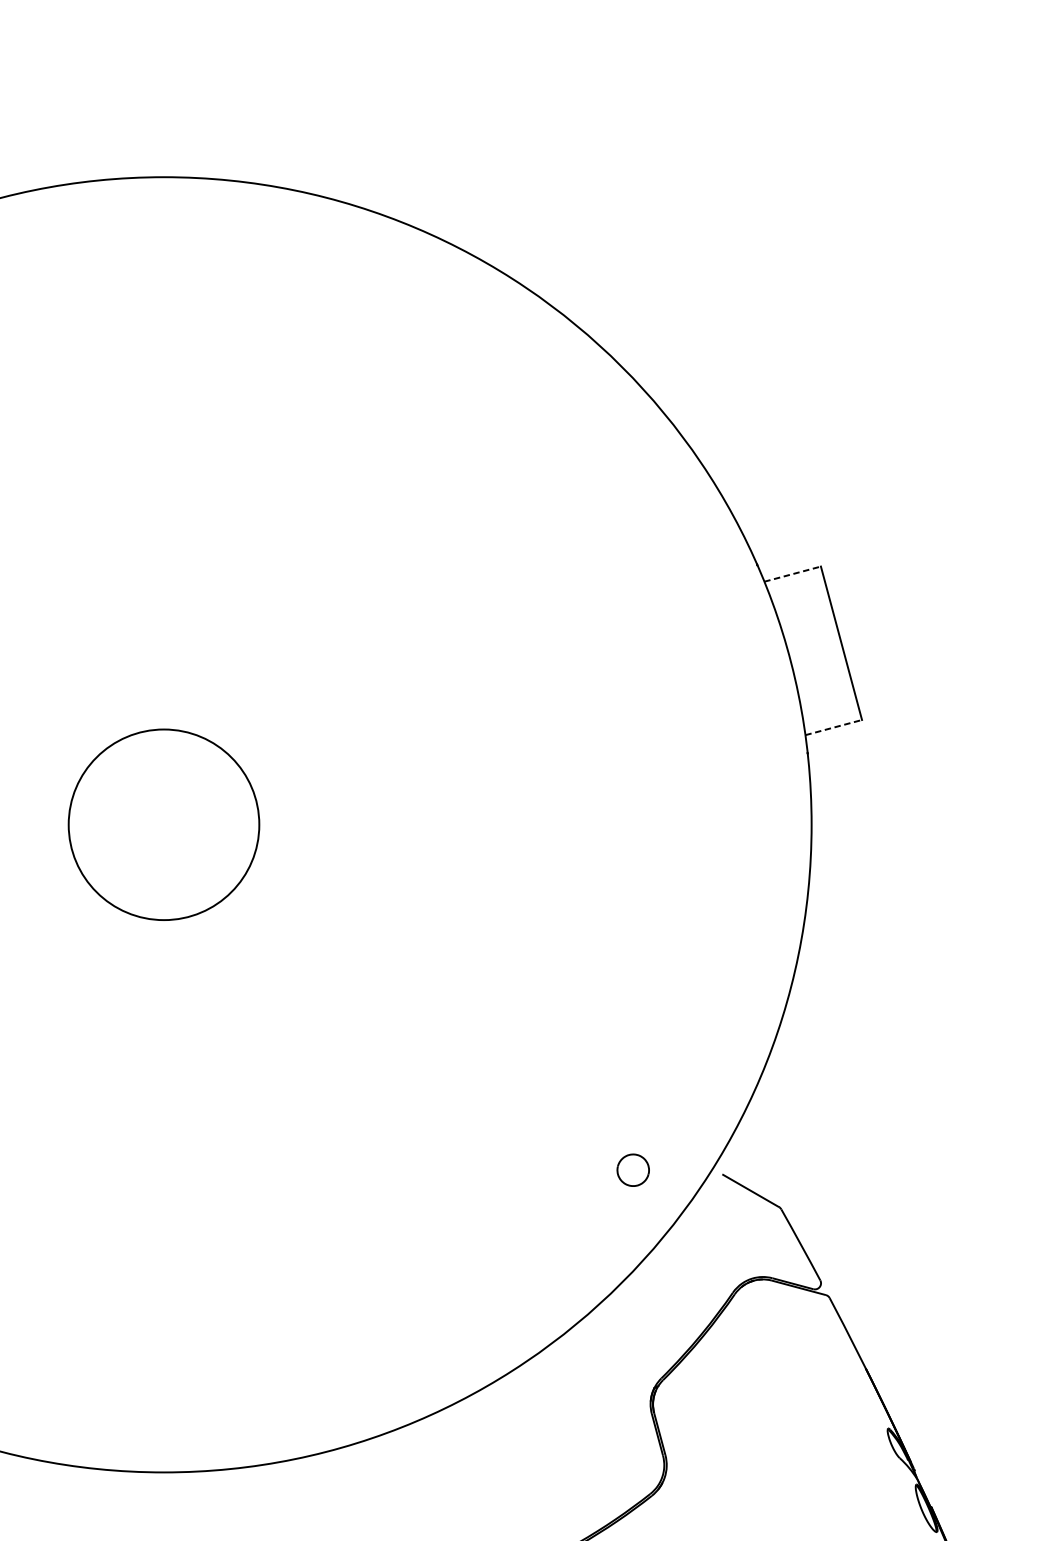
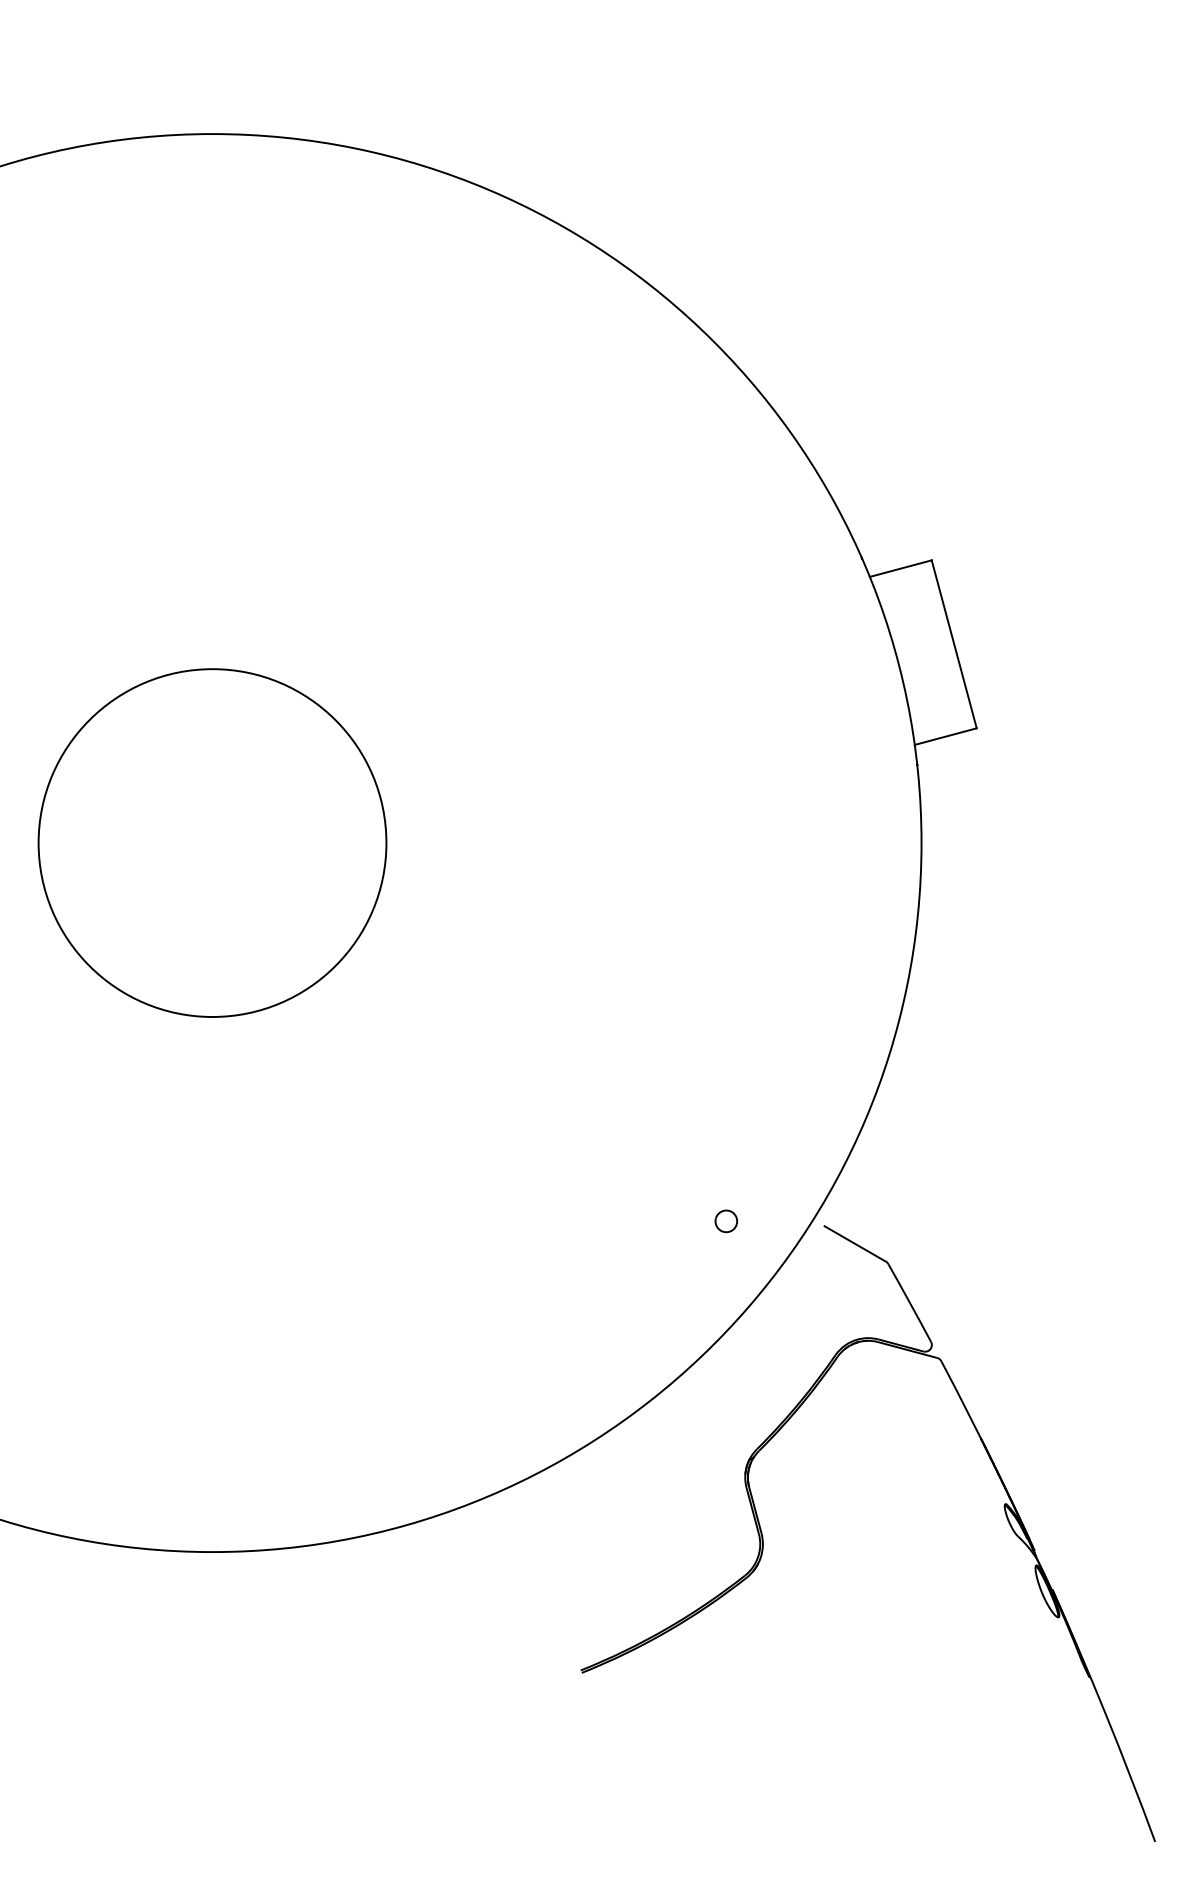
line: (793, 574) -> (901, 568), dashed -> solid
line: (834, 727) -> (946, 736), dashed -> solid
circle: (163, 824) -> (212, 842), size x1.67
part: (633, 1170) -> (726, 1221), size x0.62

